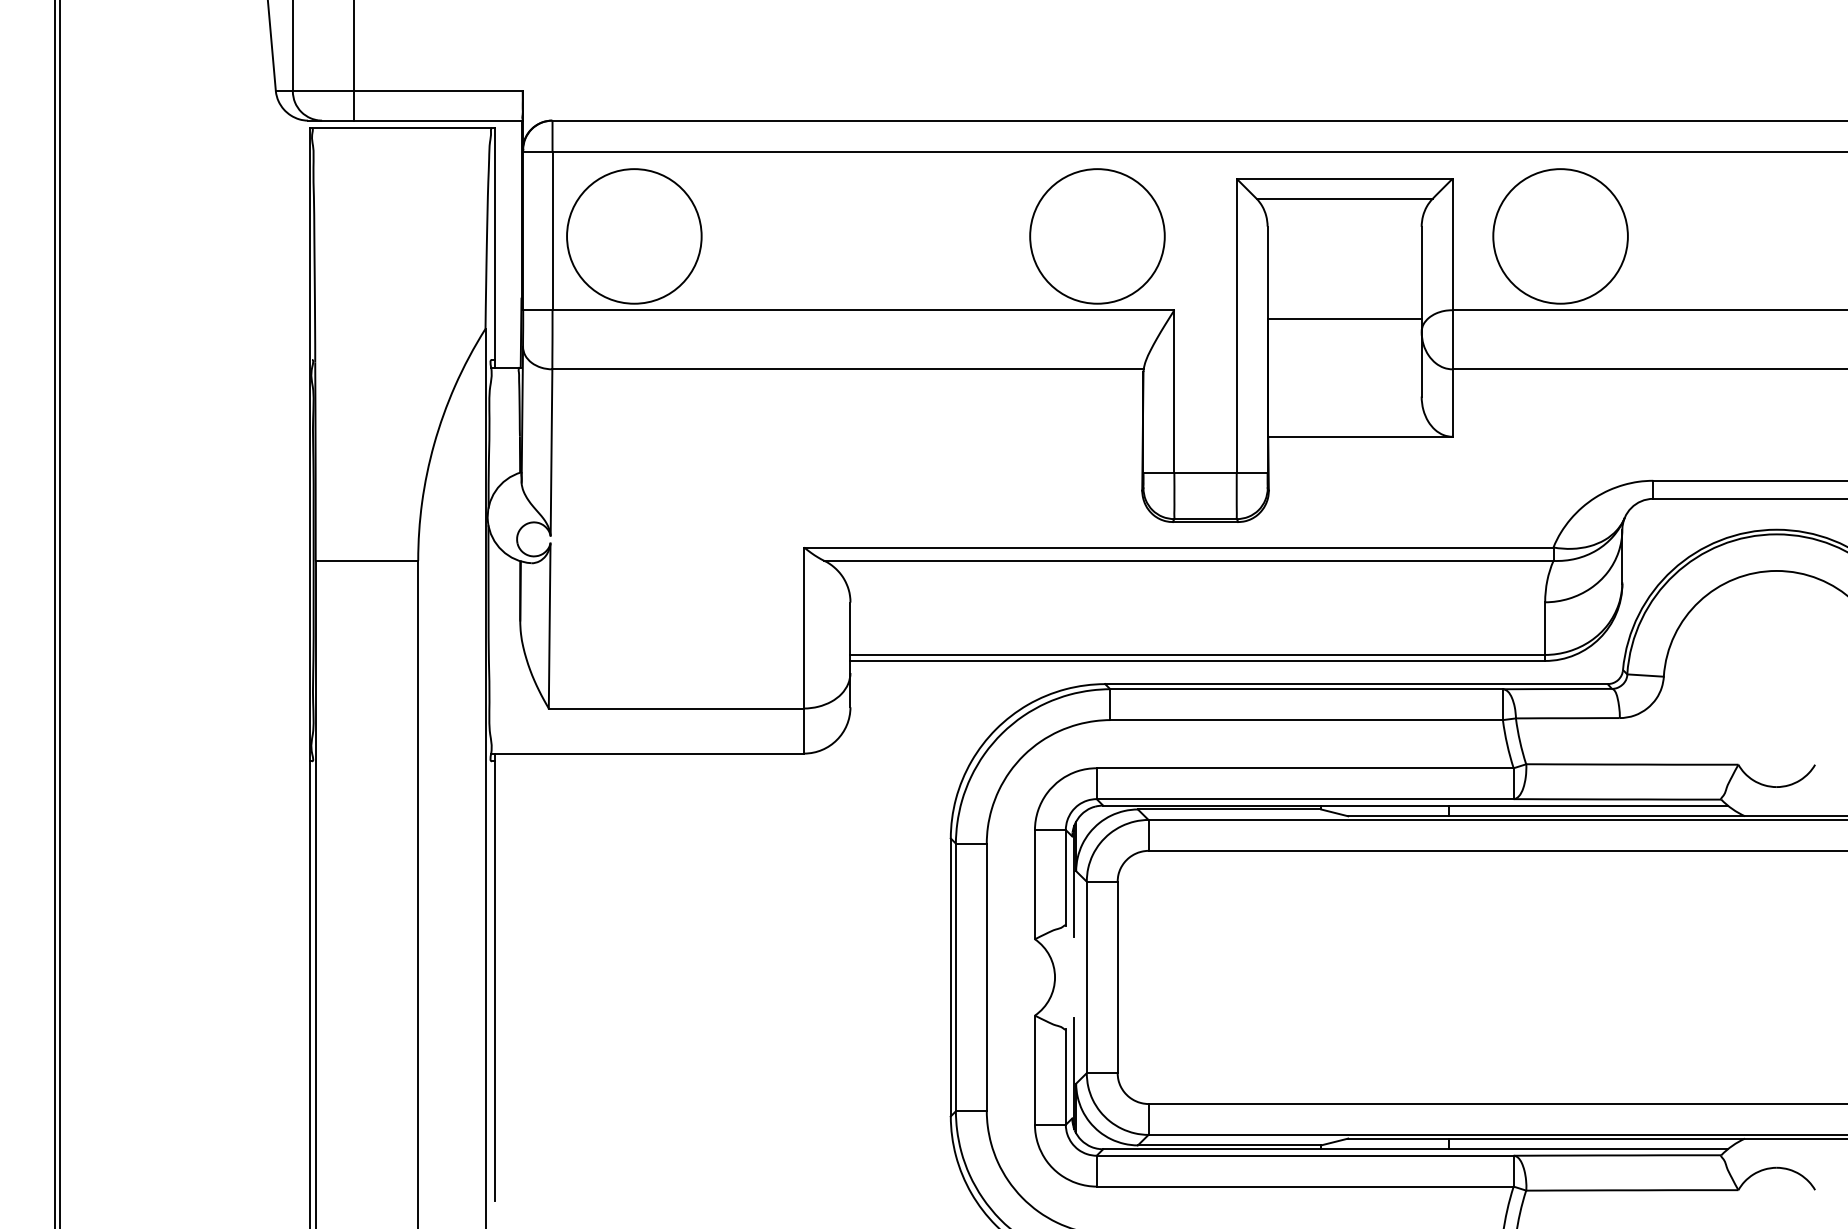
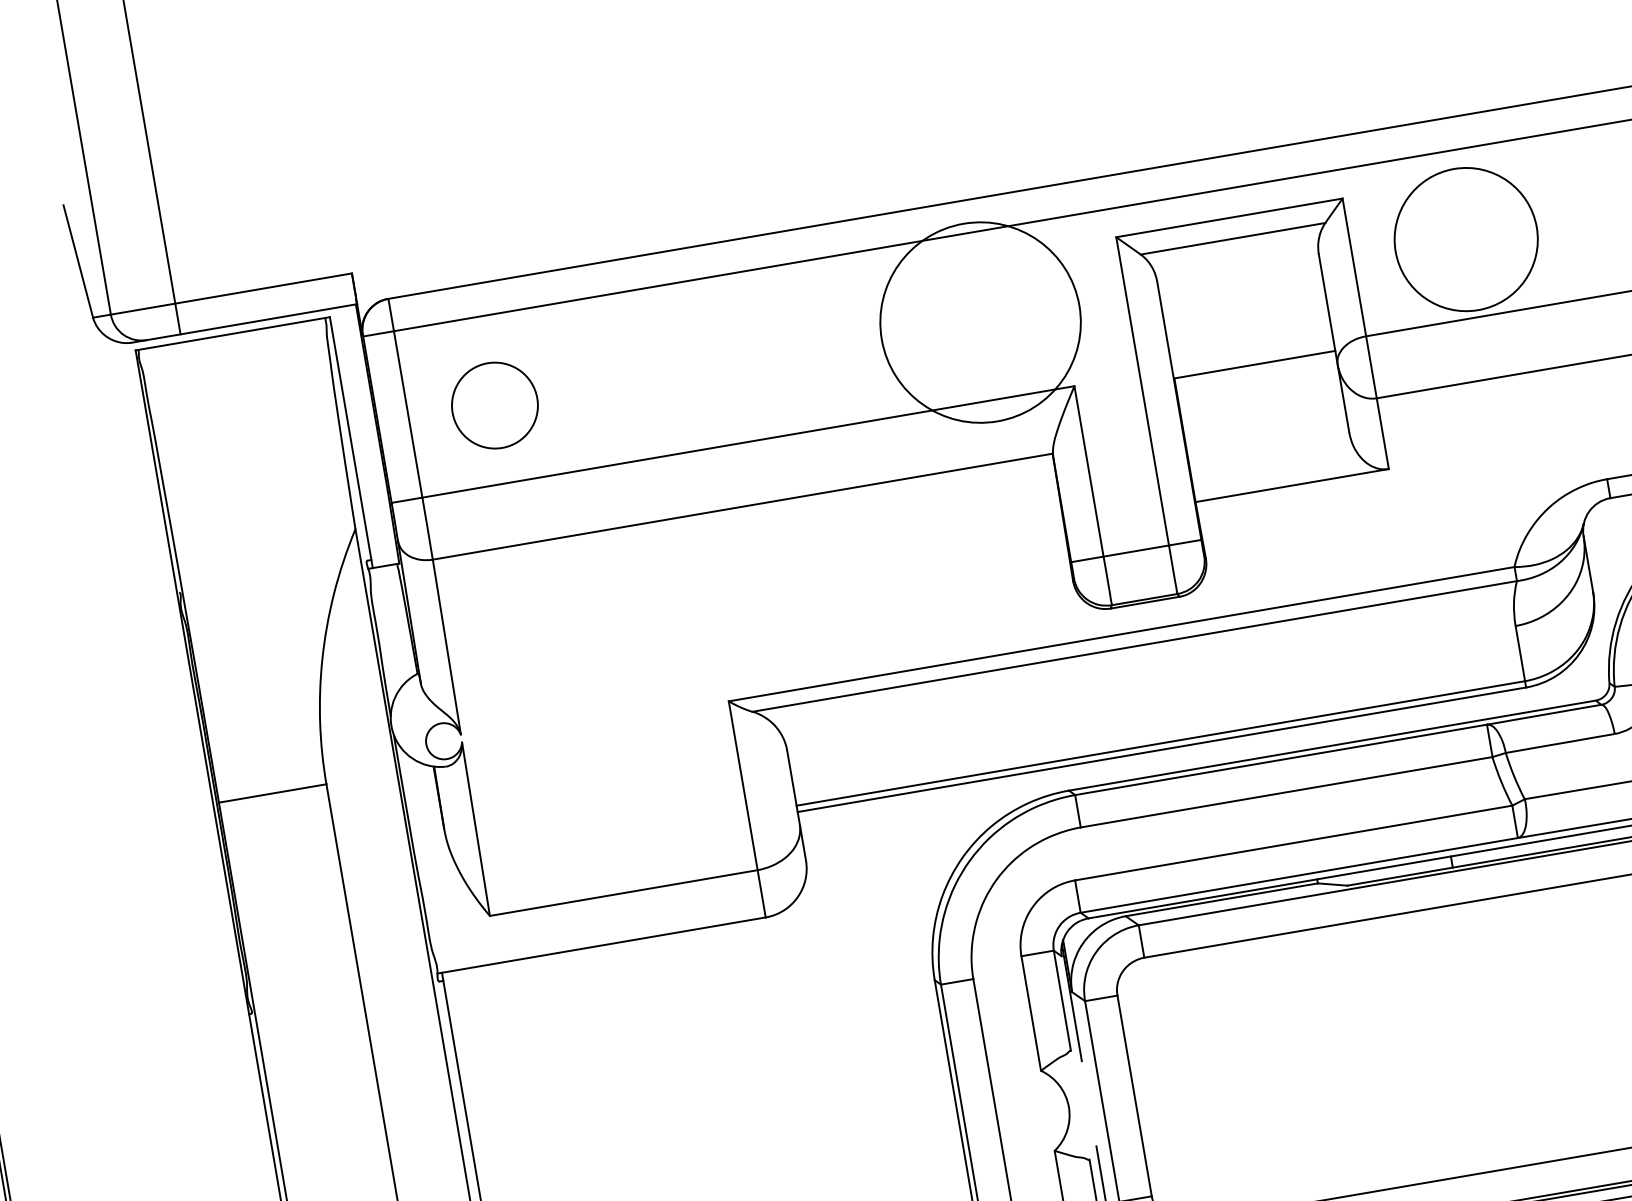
circle: (634, 236) -> (495, 405), size x0.6
circle: (1097, 236) -> (980, 322), size x1.4

